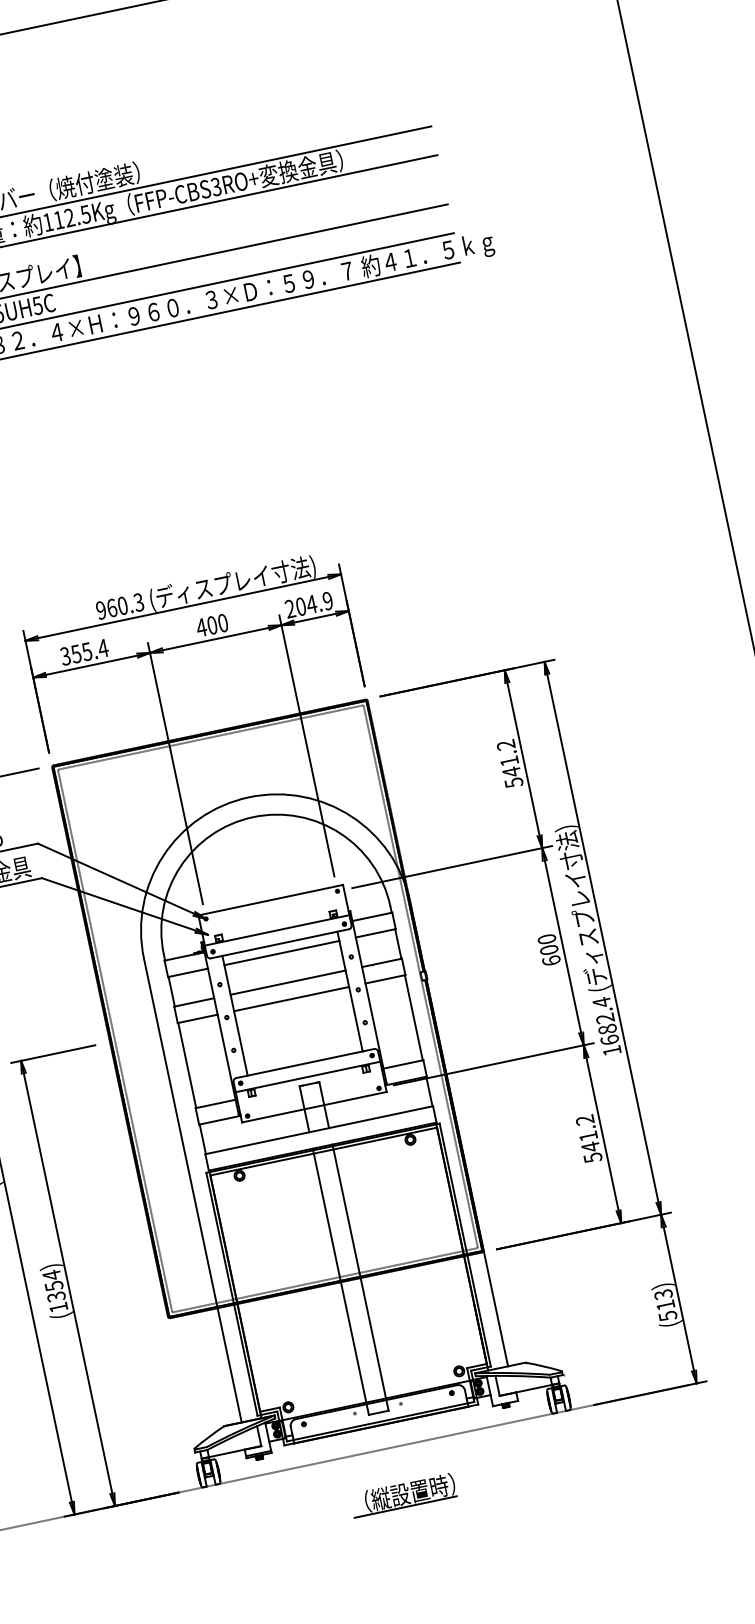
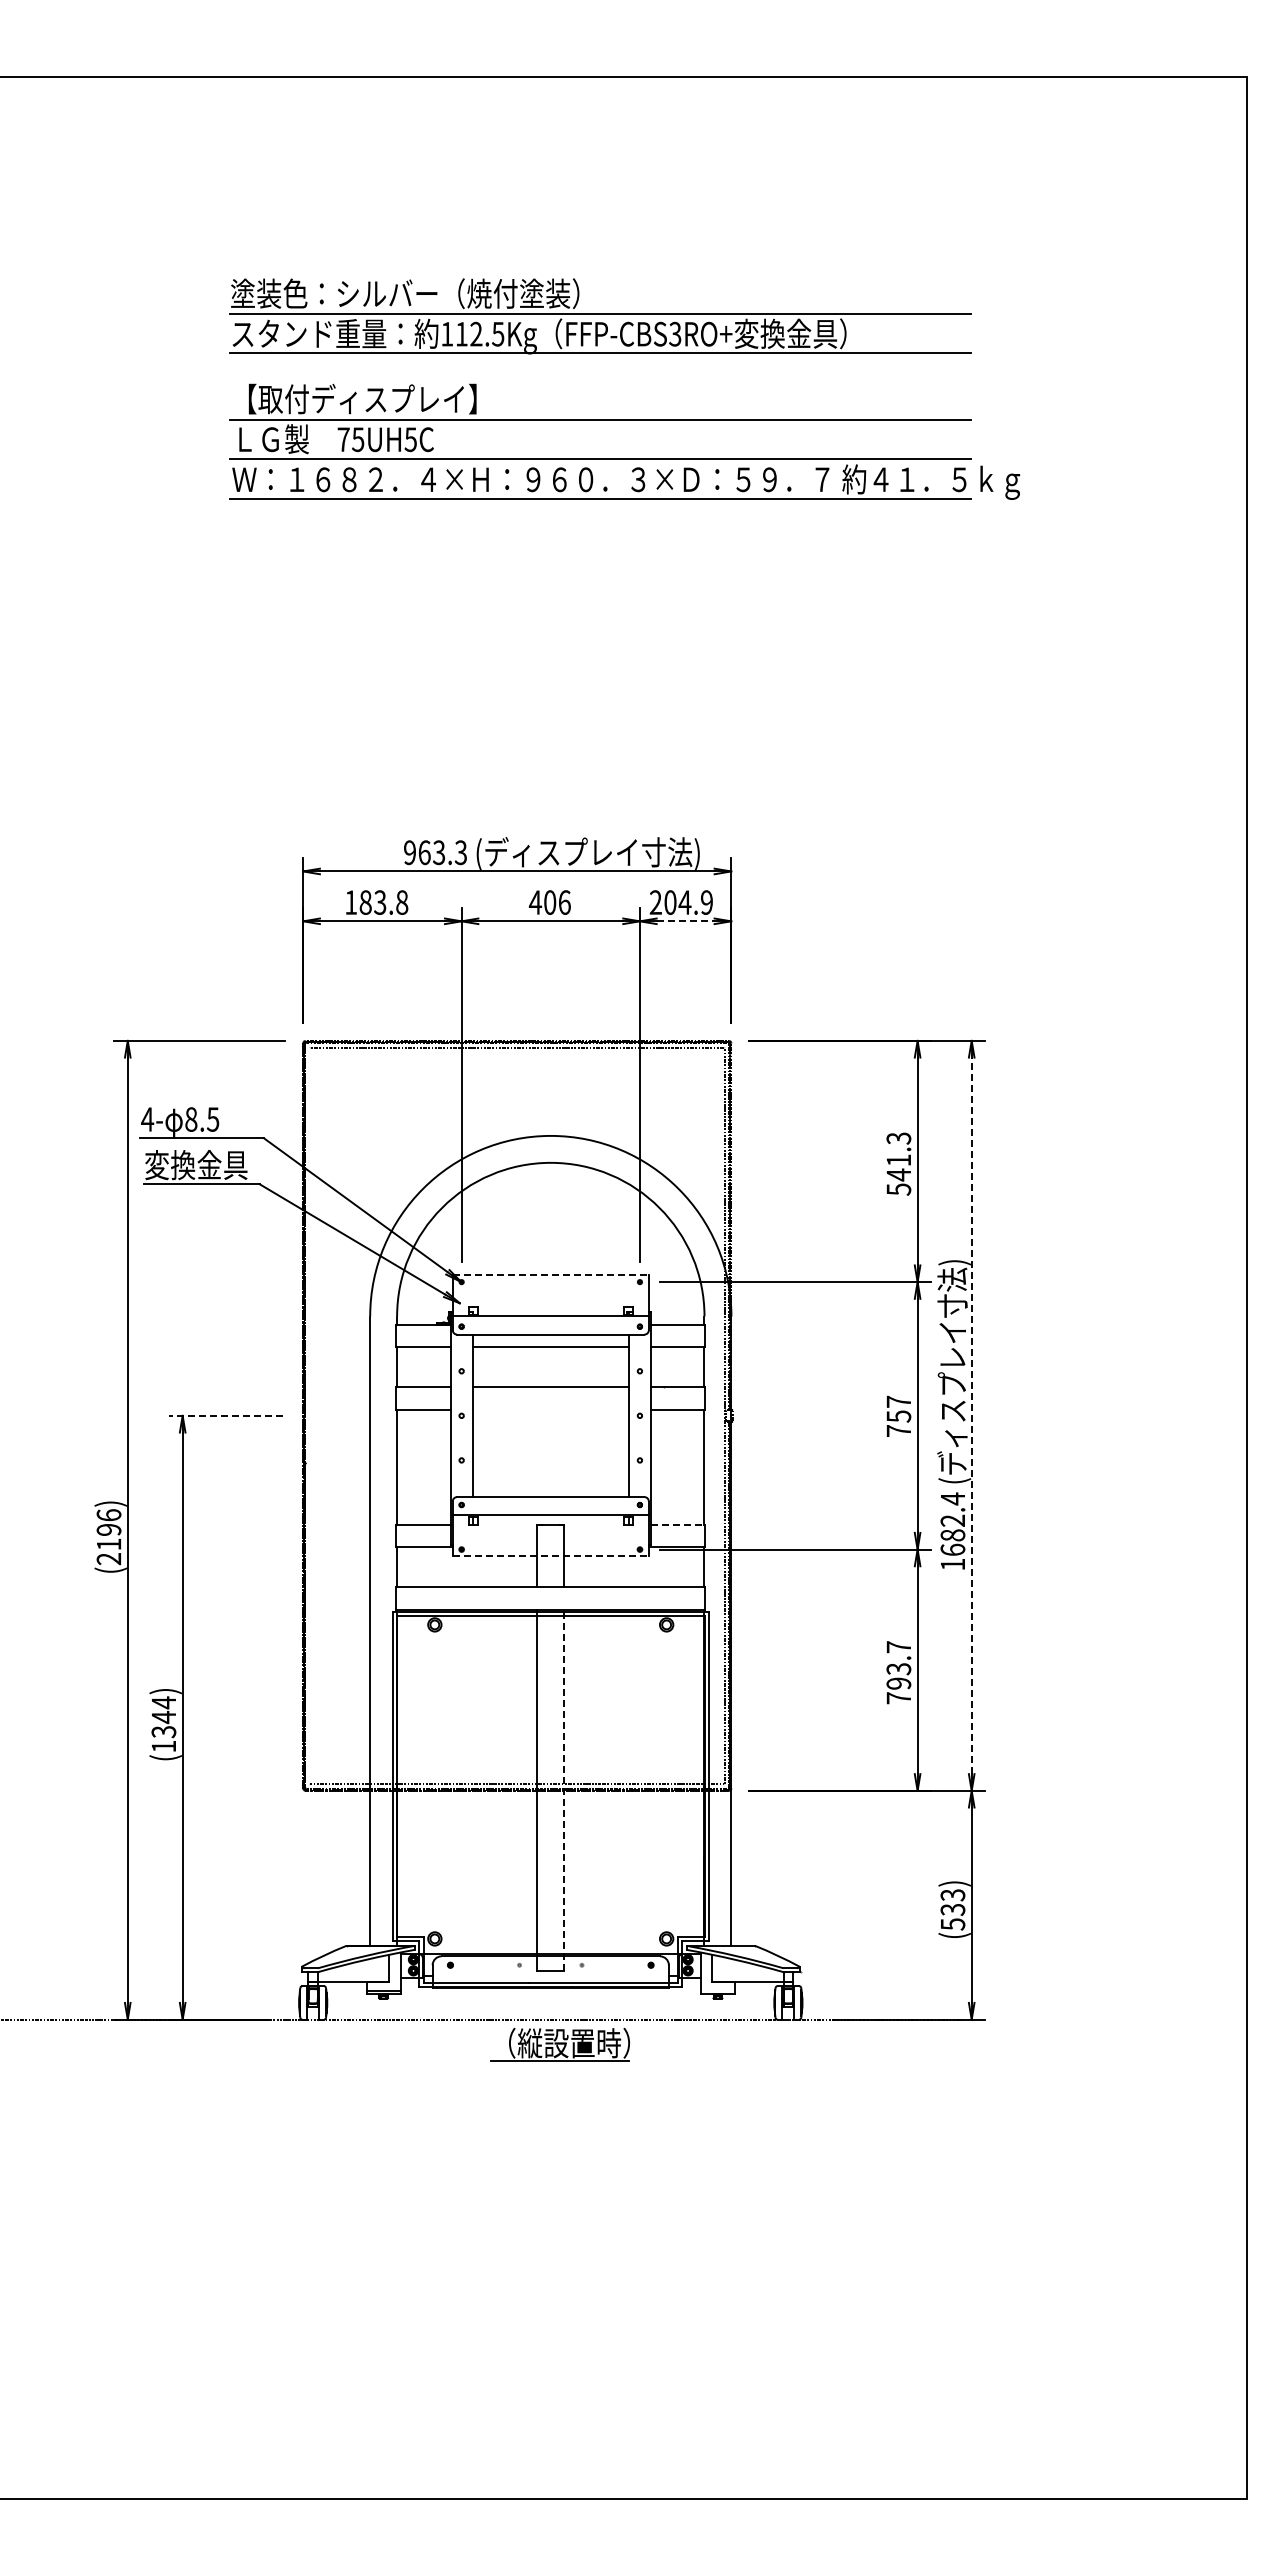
text: (123, 605) -> (439, 852), 960.3 -> 963.3
line: (315, 618) -> (685, 921), solid -> dashed
text: (222, 623) -> (564, 902), 400 -> 406
text: (84, 652) -> (376, 902), 355.4 -> 183.8
text: (506, 745) -> (899, 1138), 541.2 -> 541.3
line: (271, 900) -> (551, 1275), solid -> dashed
line: (602, 938) -> (971, 1415), solid -> dashed
text: (548, 949) -> (898, 1415), 600 -> 757
line: (291, 999) -> (550, 1409), removed
line: (115, 1040) -> (310, 1415), removed
line: (53, 1053) -> (226, 1415), solid -> dashed
line: (403, 1064) -> (678, 1525), solid -> dashed
line: (314, 1107) -> (551, 1556), solid -> dashed
text: (588, 1138) -> (898, 1672), 541.2 -> 793.7
line: (360, 1277) -> (564, 1790), solid -> dashed
text: (54, 1286) -> (164, 1717), (1354) -> (1344)
text: (665, 1305) -> (952, 1909), (513) -> (533)
part: (402, 1495) -> (559, 2044), moved

